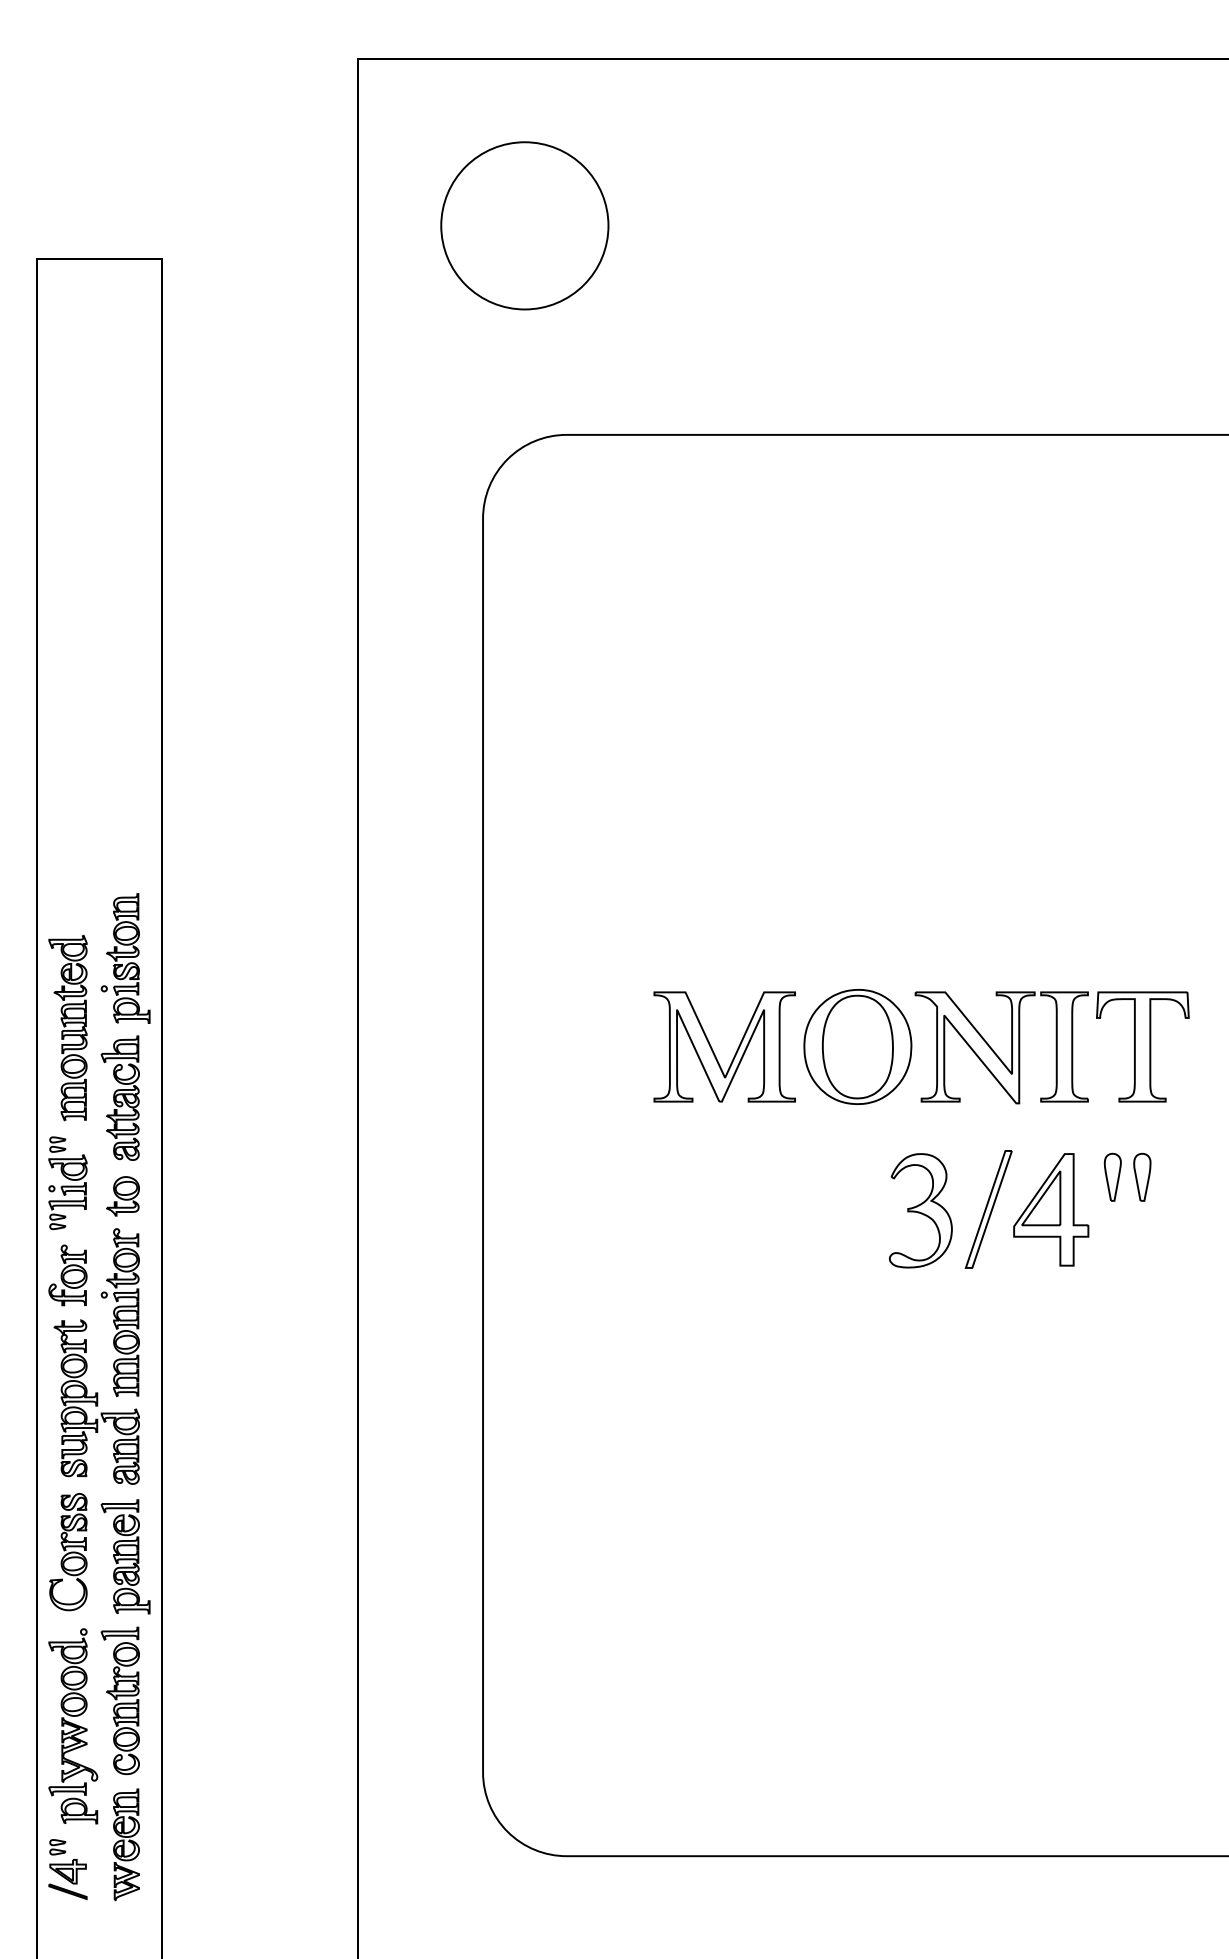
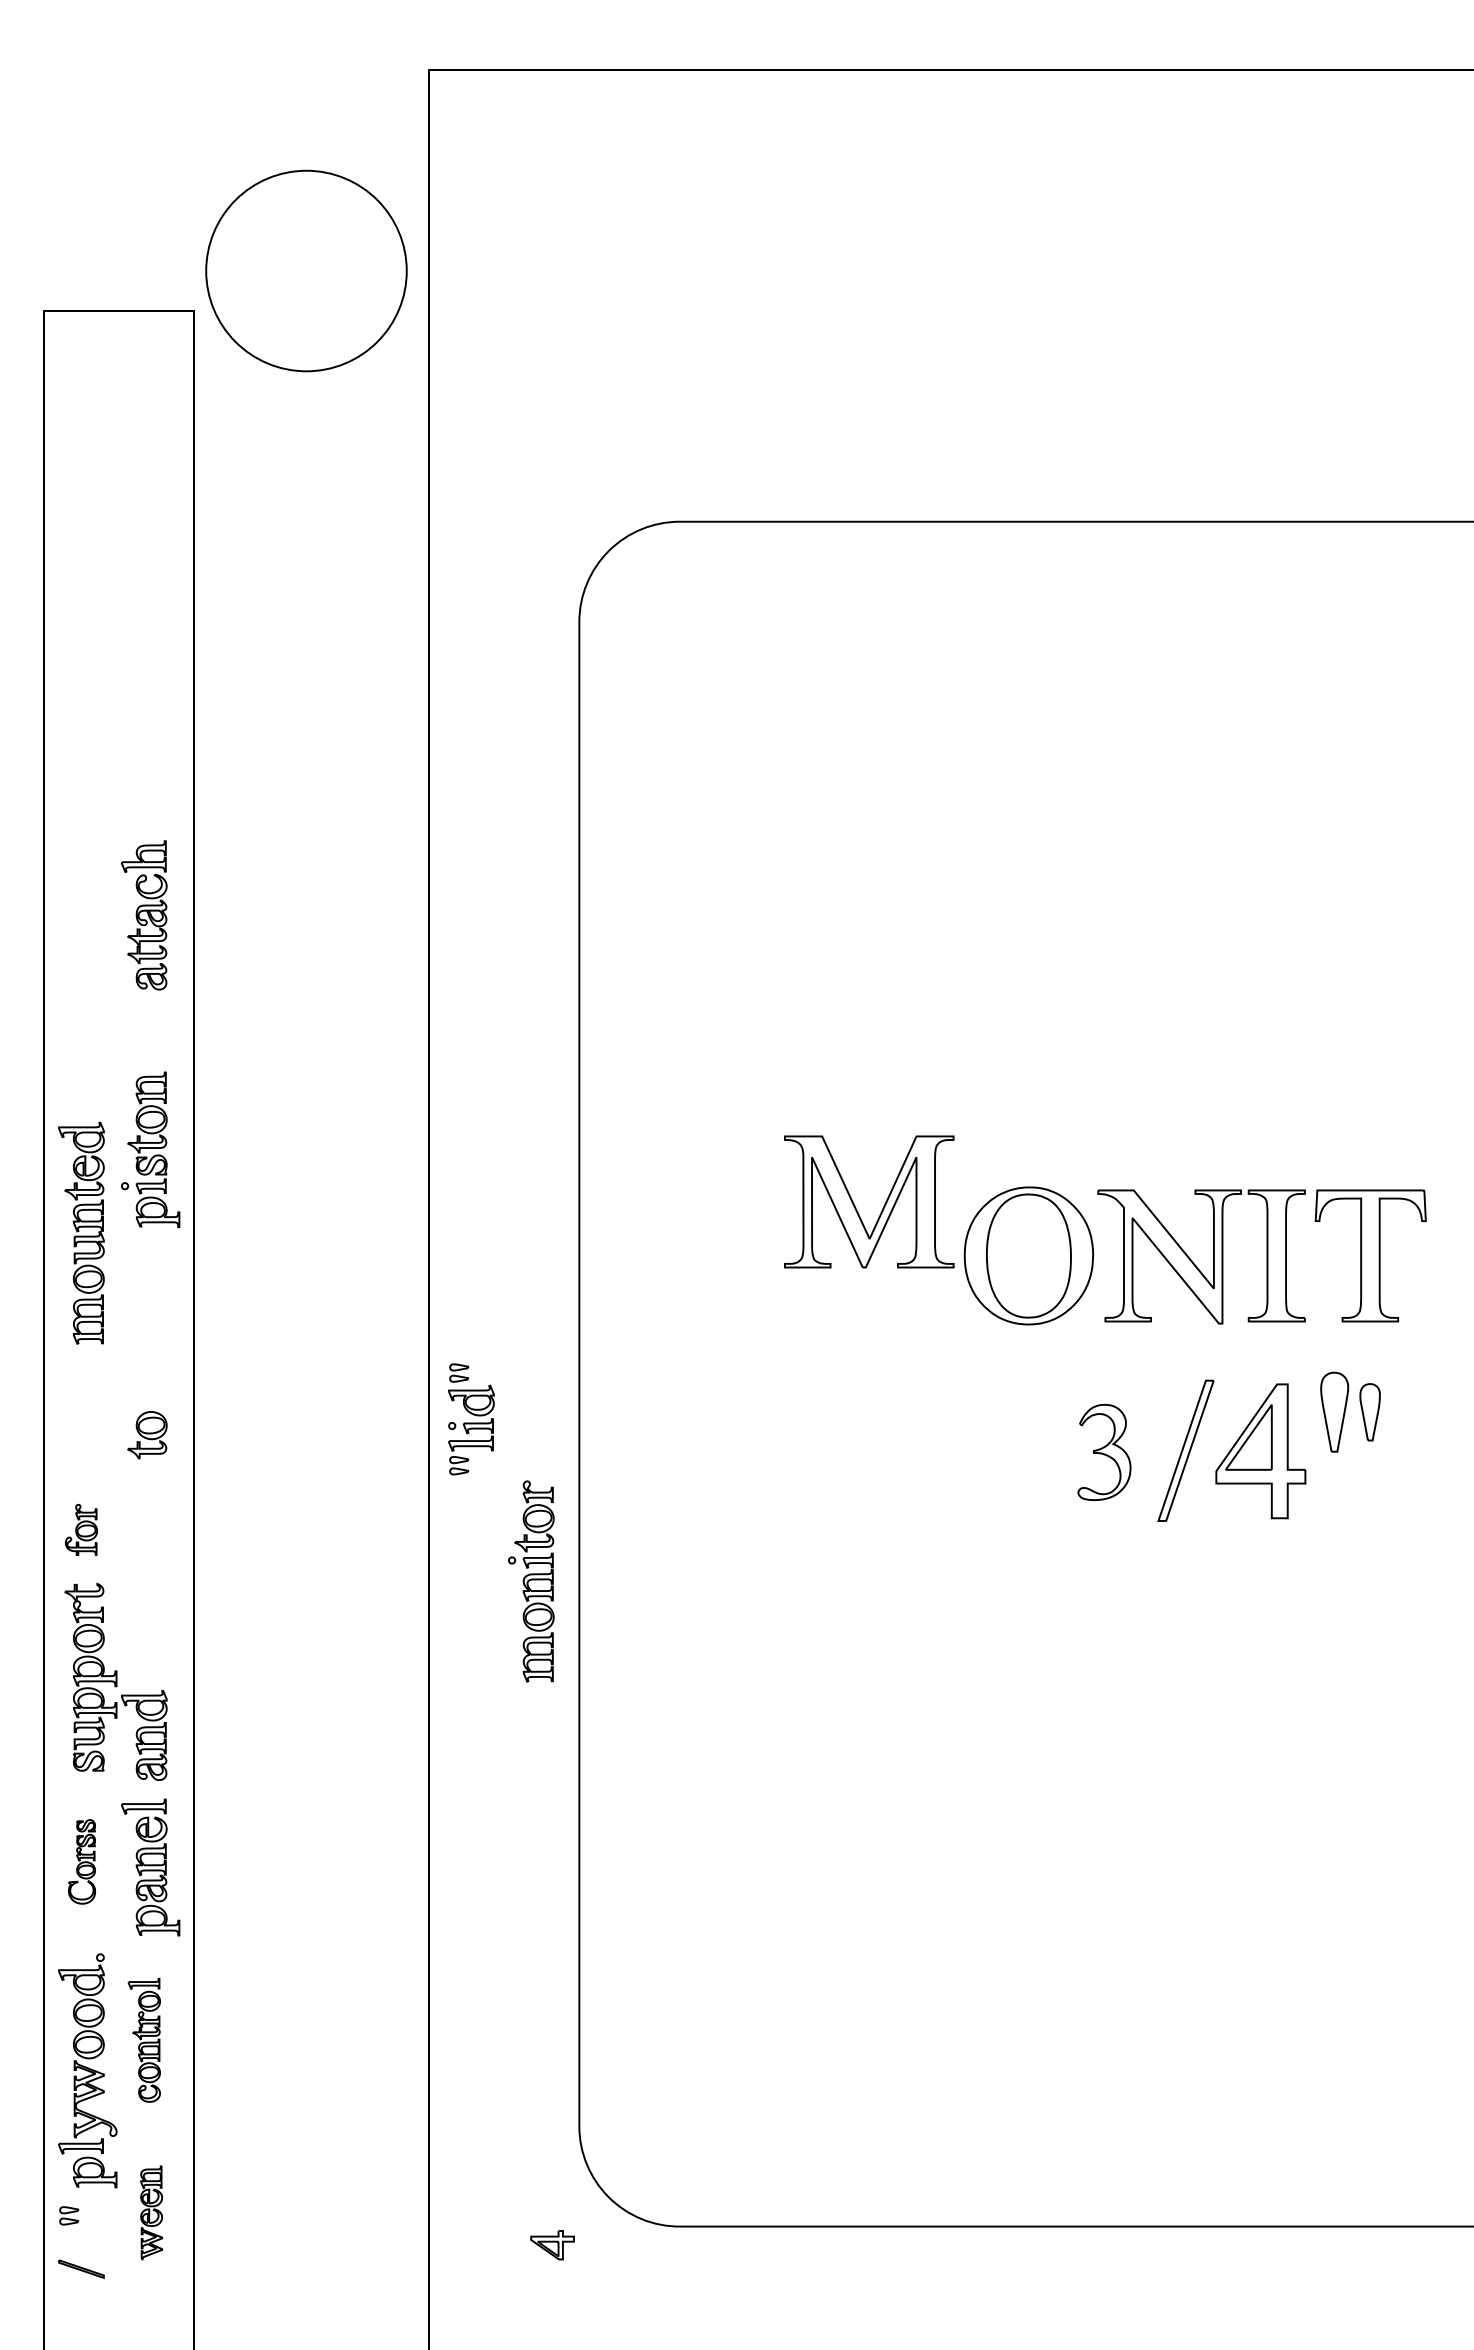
part: (524, 225) -> (306, 270), moved
part: (714, 1051) -> (856, 1207), moved
part: (120, 1098) -> (144, 915), moved
part: (1112, 1177) -> (1334, 1412), size x1.4
part: (68, 1183) -> (471, 1419), moved
part: (920, 1210) -> (1104, 1452), size x0.7
part: (68, 1275) -> (81, 1529), size x0.7
part: (120, 1312) -> (531, 1581), moved
part: (68, 1551) -> (81, 1861), size x0.6
part: (120, 1701) -> (144, 2040), size x0.7
part: (126, 1844) -> (151, 2212), size x0.7
part: (68, 1871) -> (552, 2245), moved

